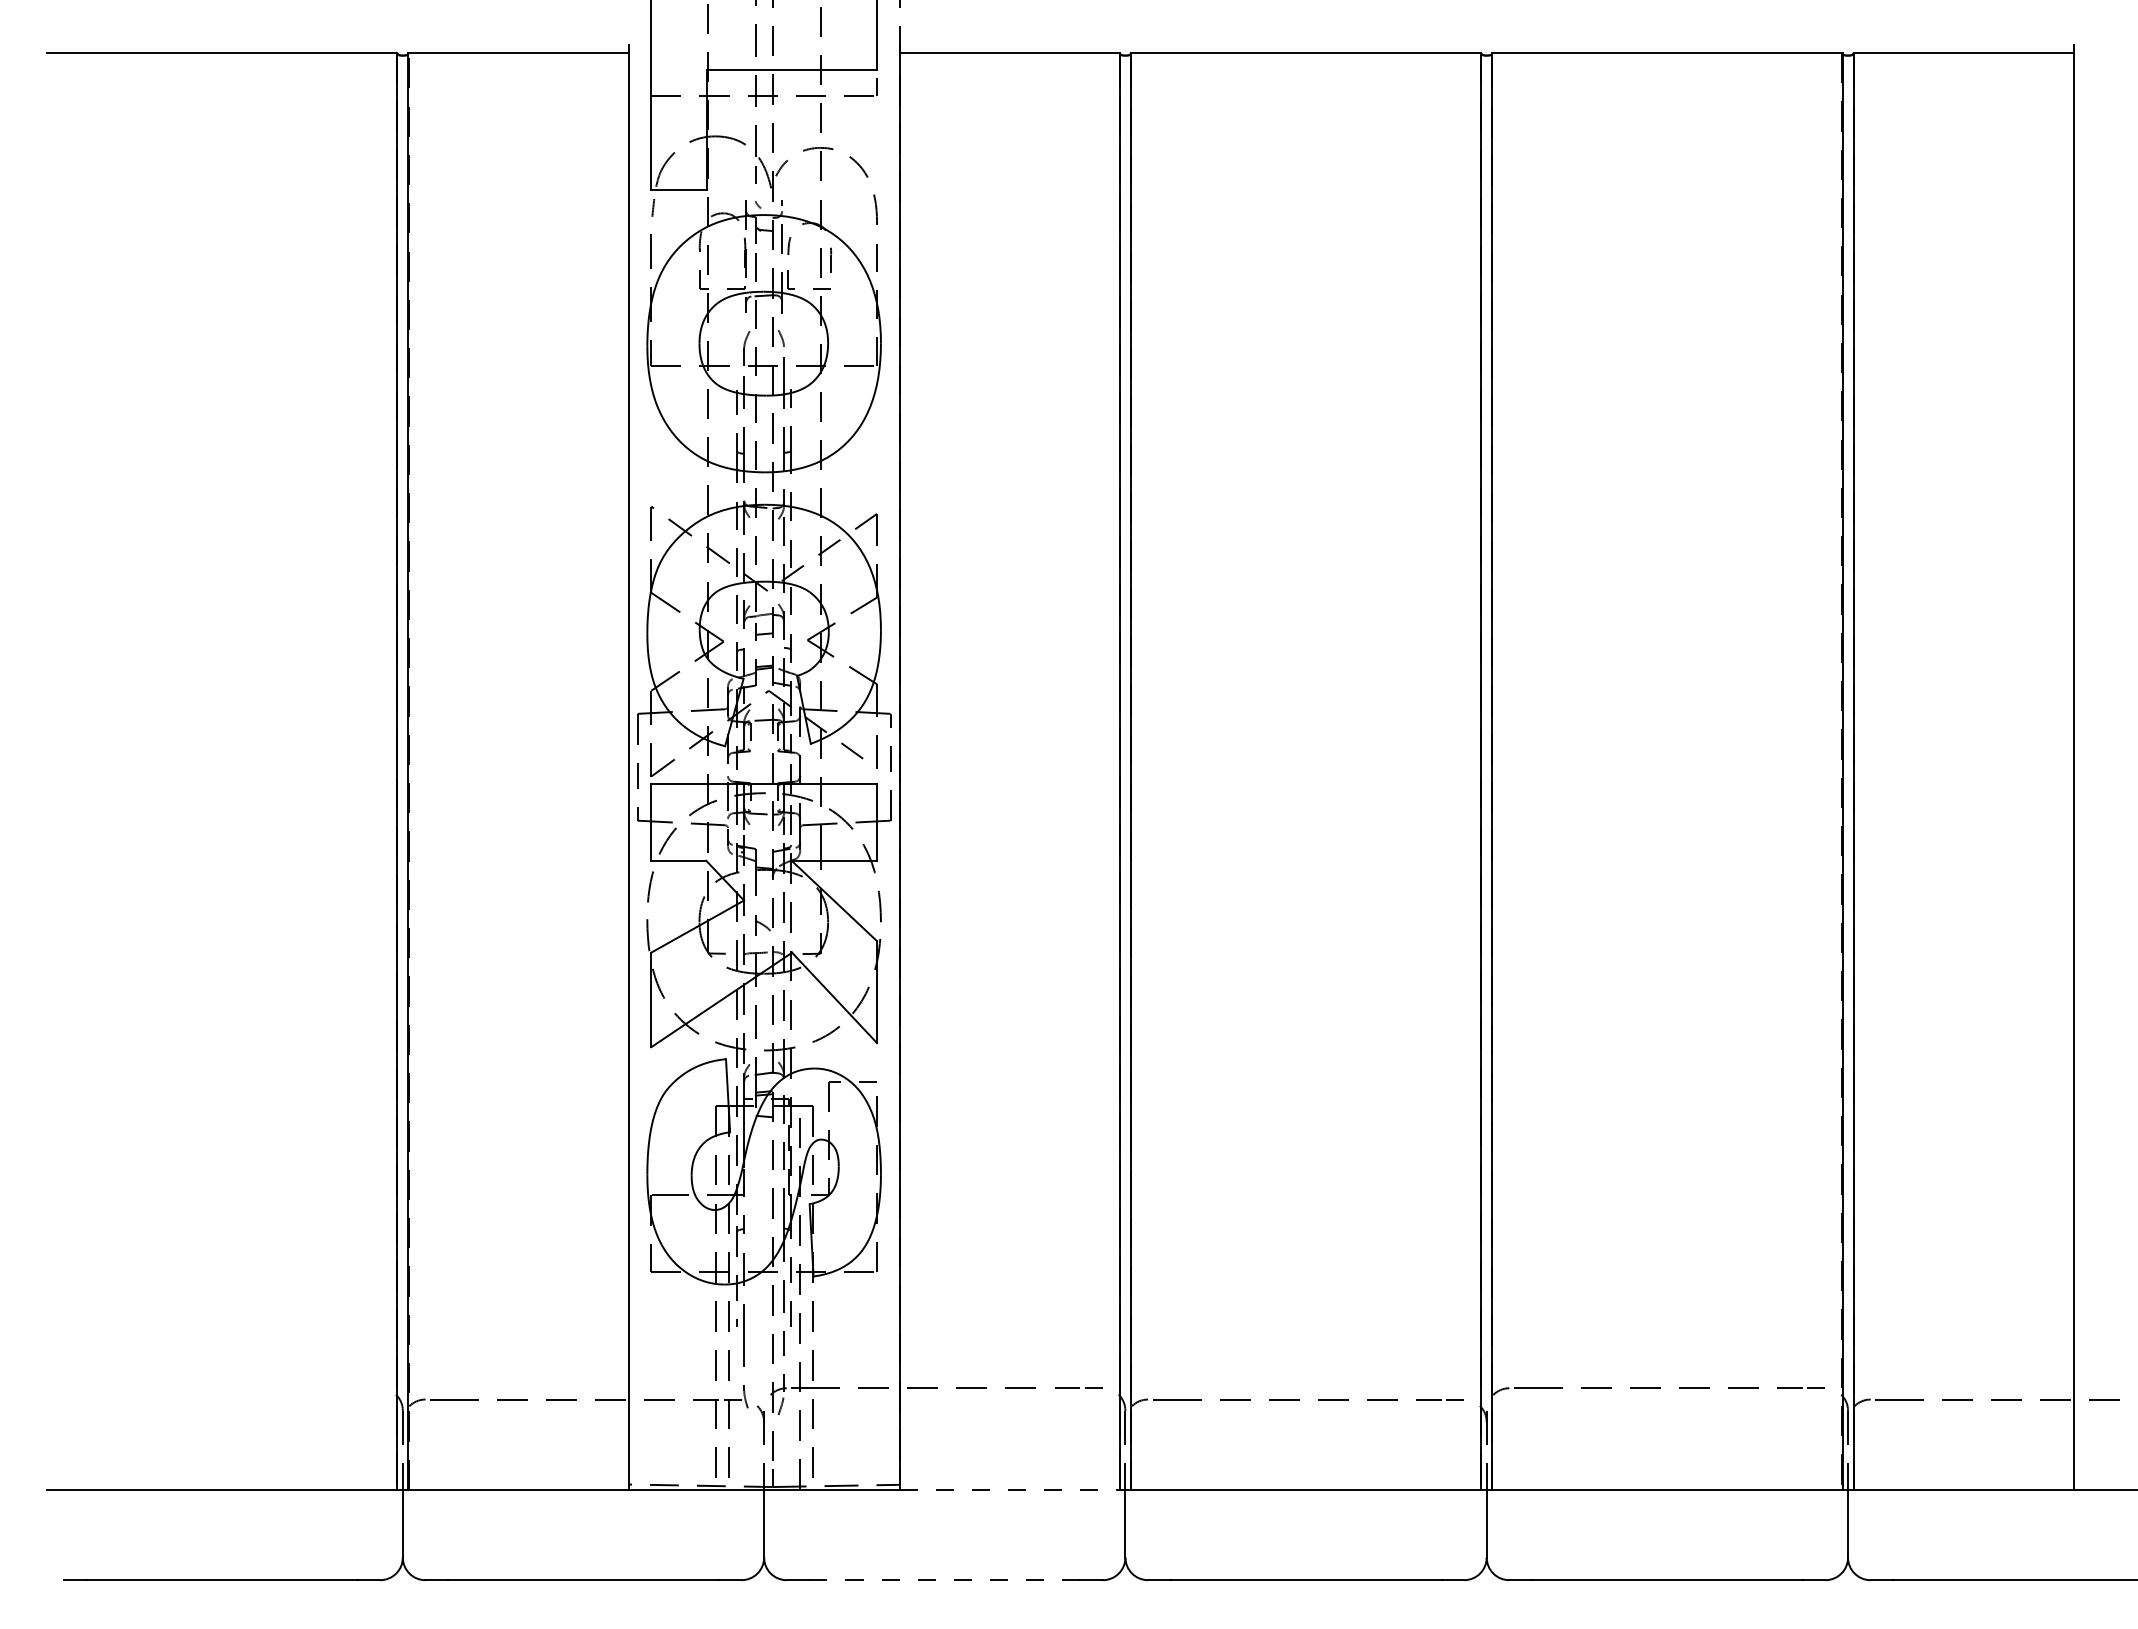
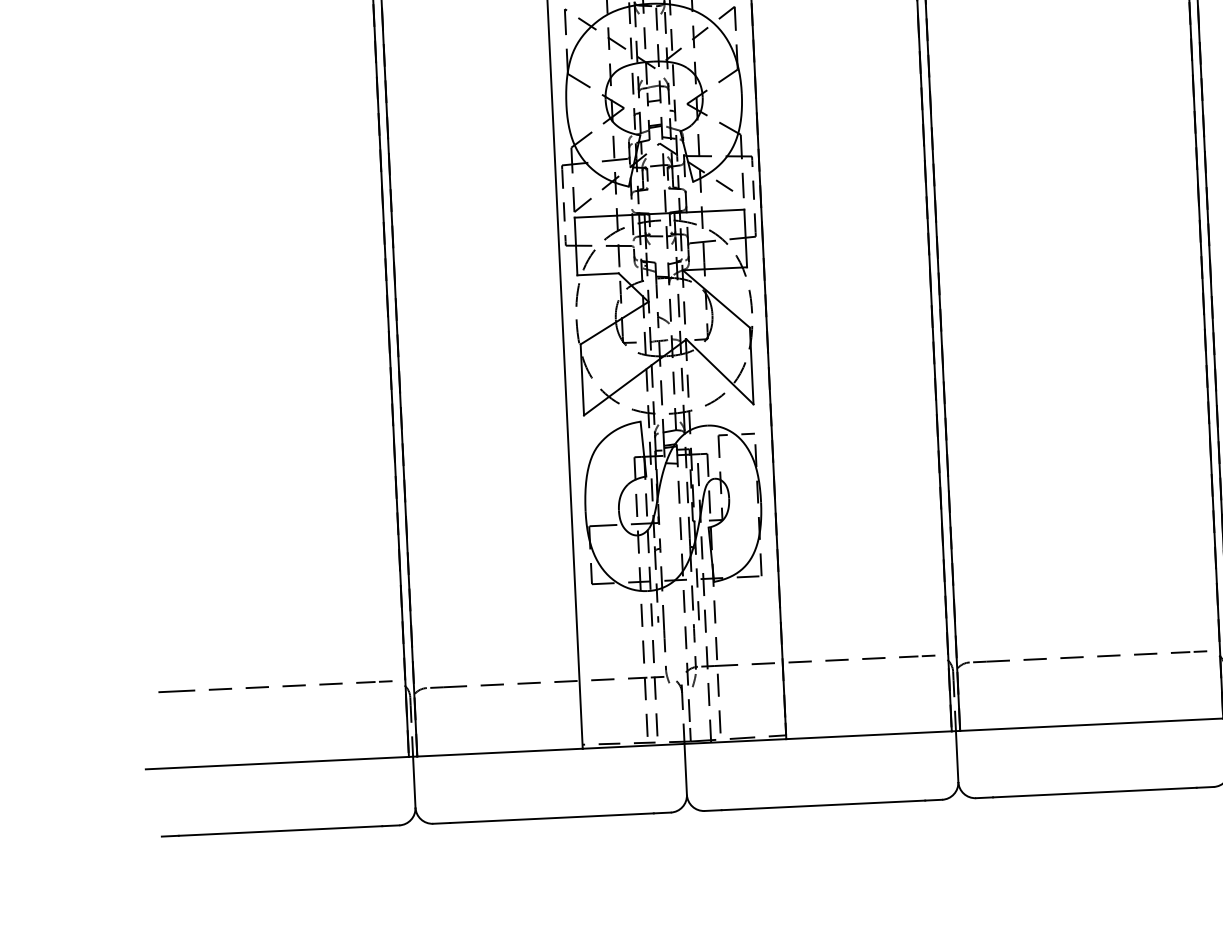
line: (215, 1387) -> (268, 686), added
line: (1010, 1489) -> (869, 734), dashed -> solid
line: (945, 1580) -> (823, 805), dashed -> solid

